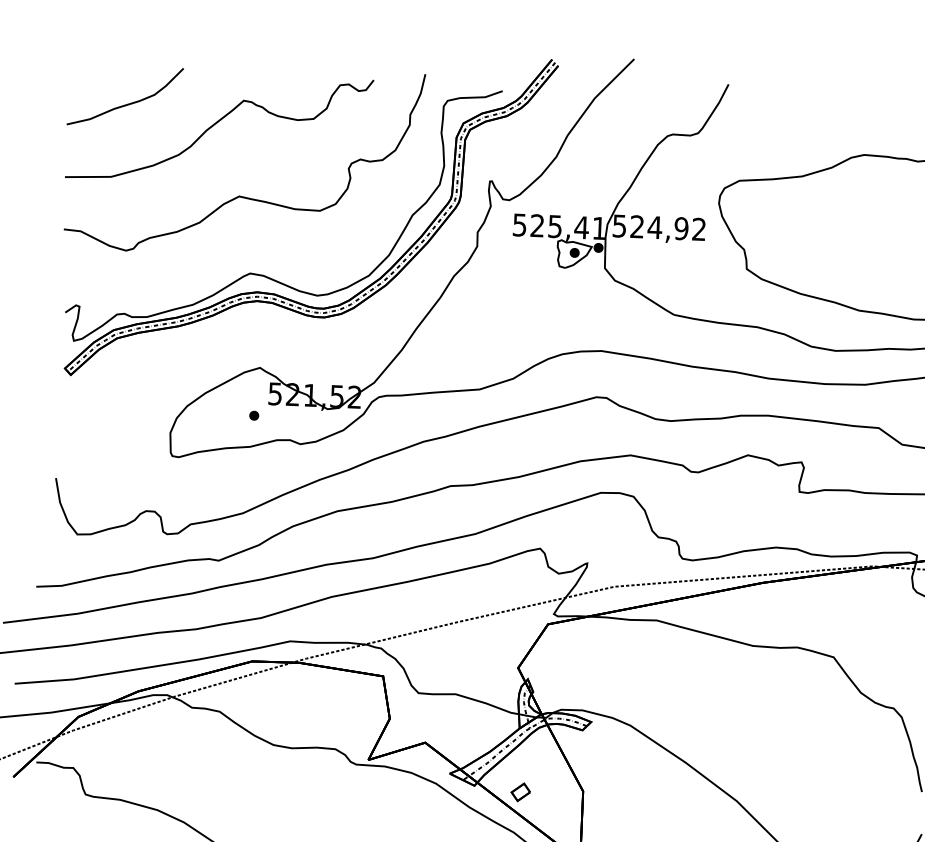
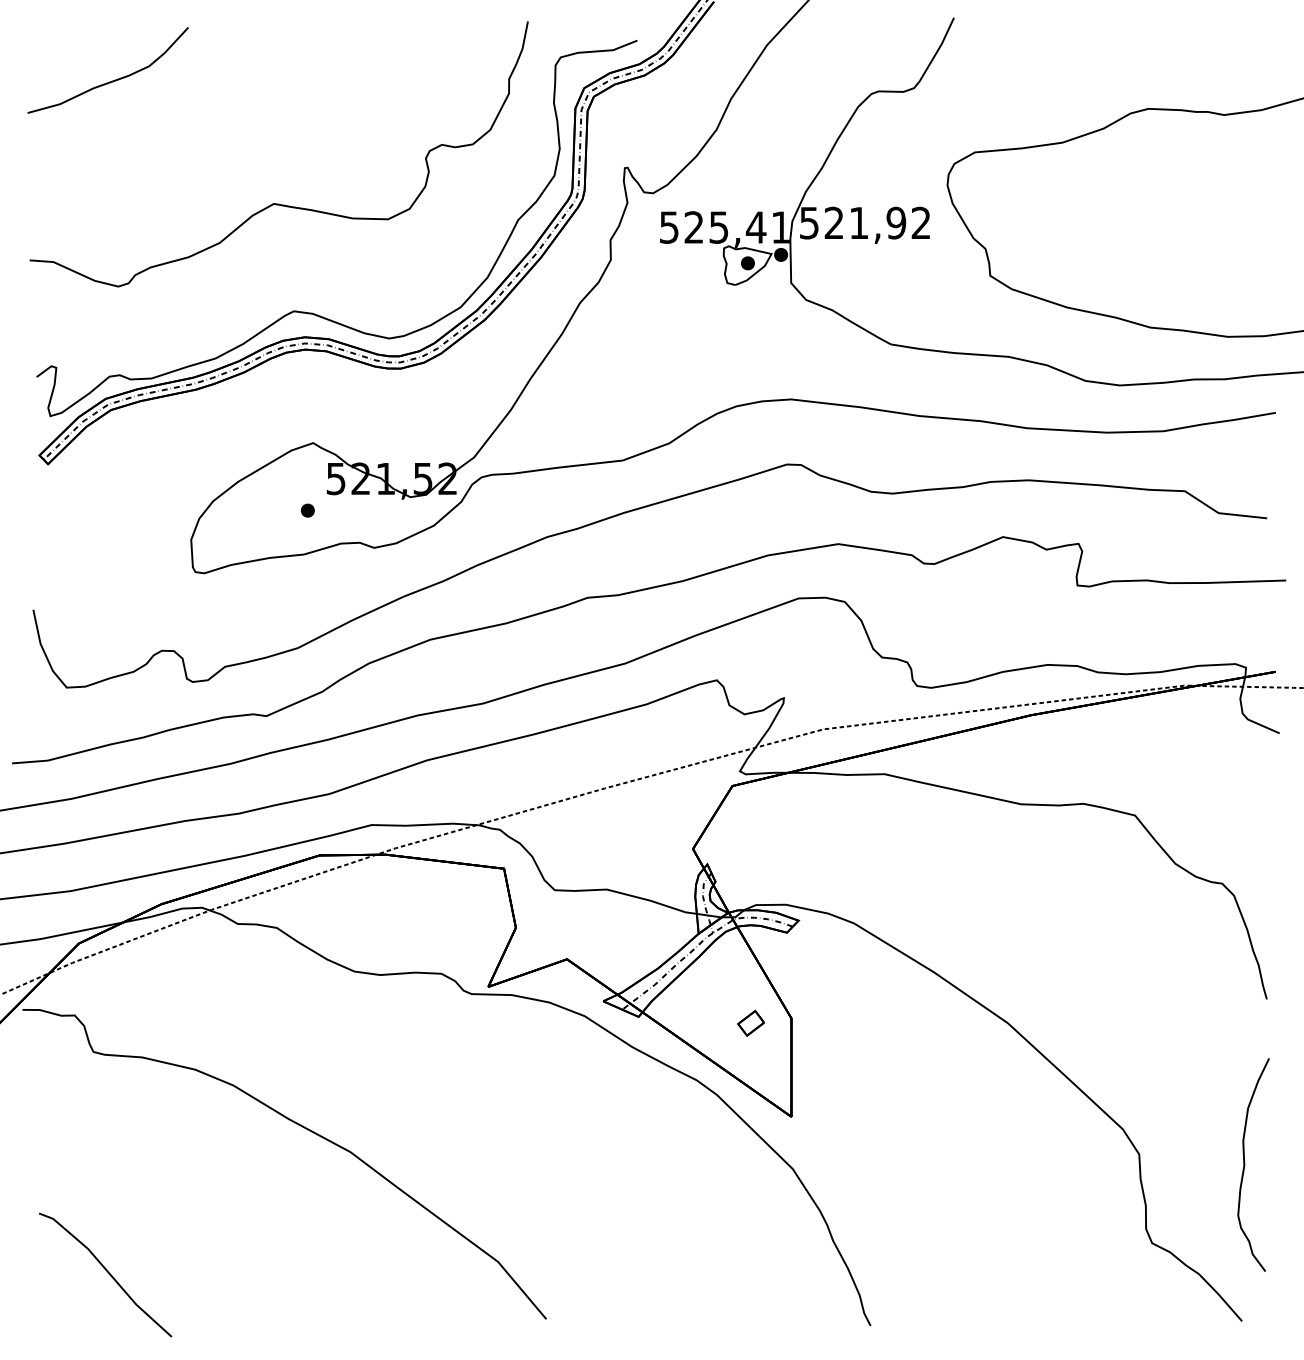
curve: (216, 123) -> (237, 103), removed
text: (654, 227) -> (858, 222), 524,92 -> 521,92
part: (520, 791) -> (750, 1022), moved

